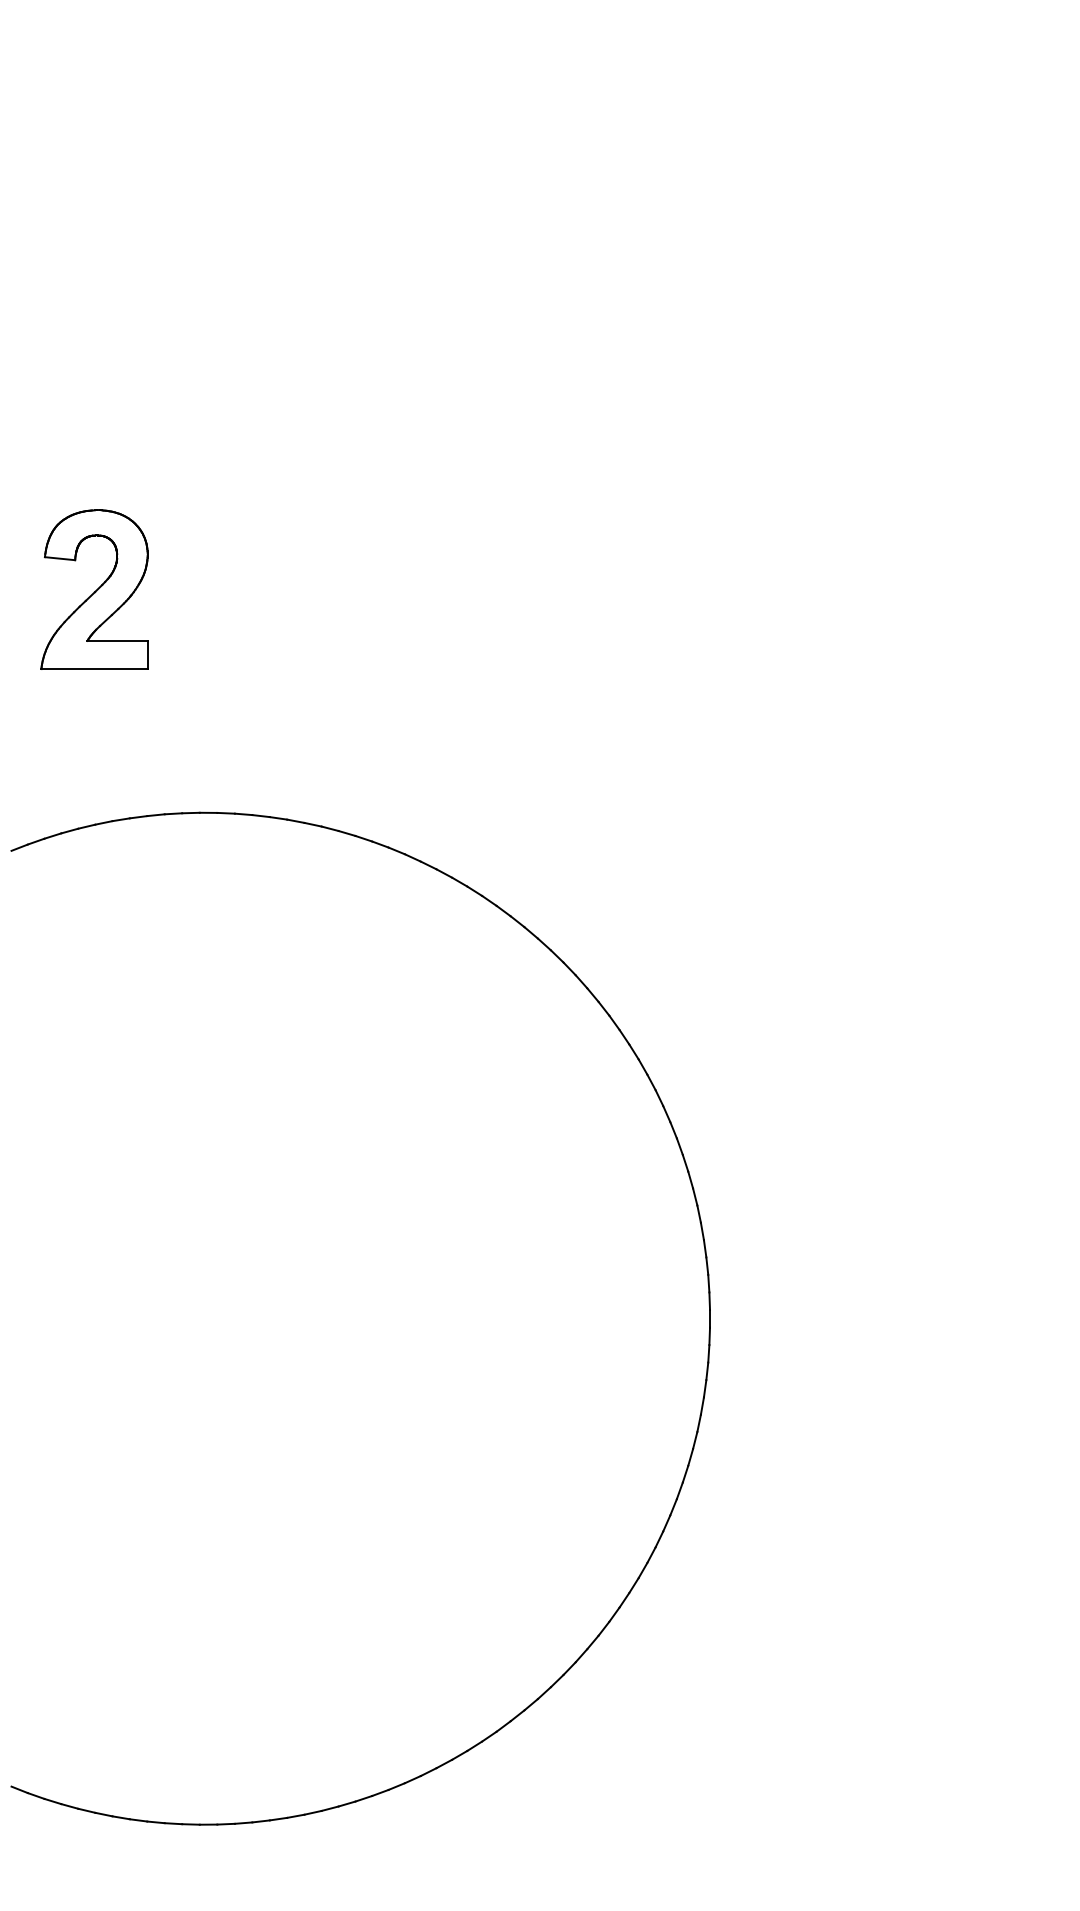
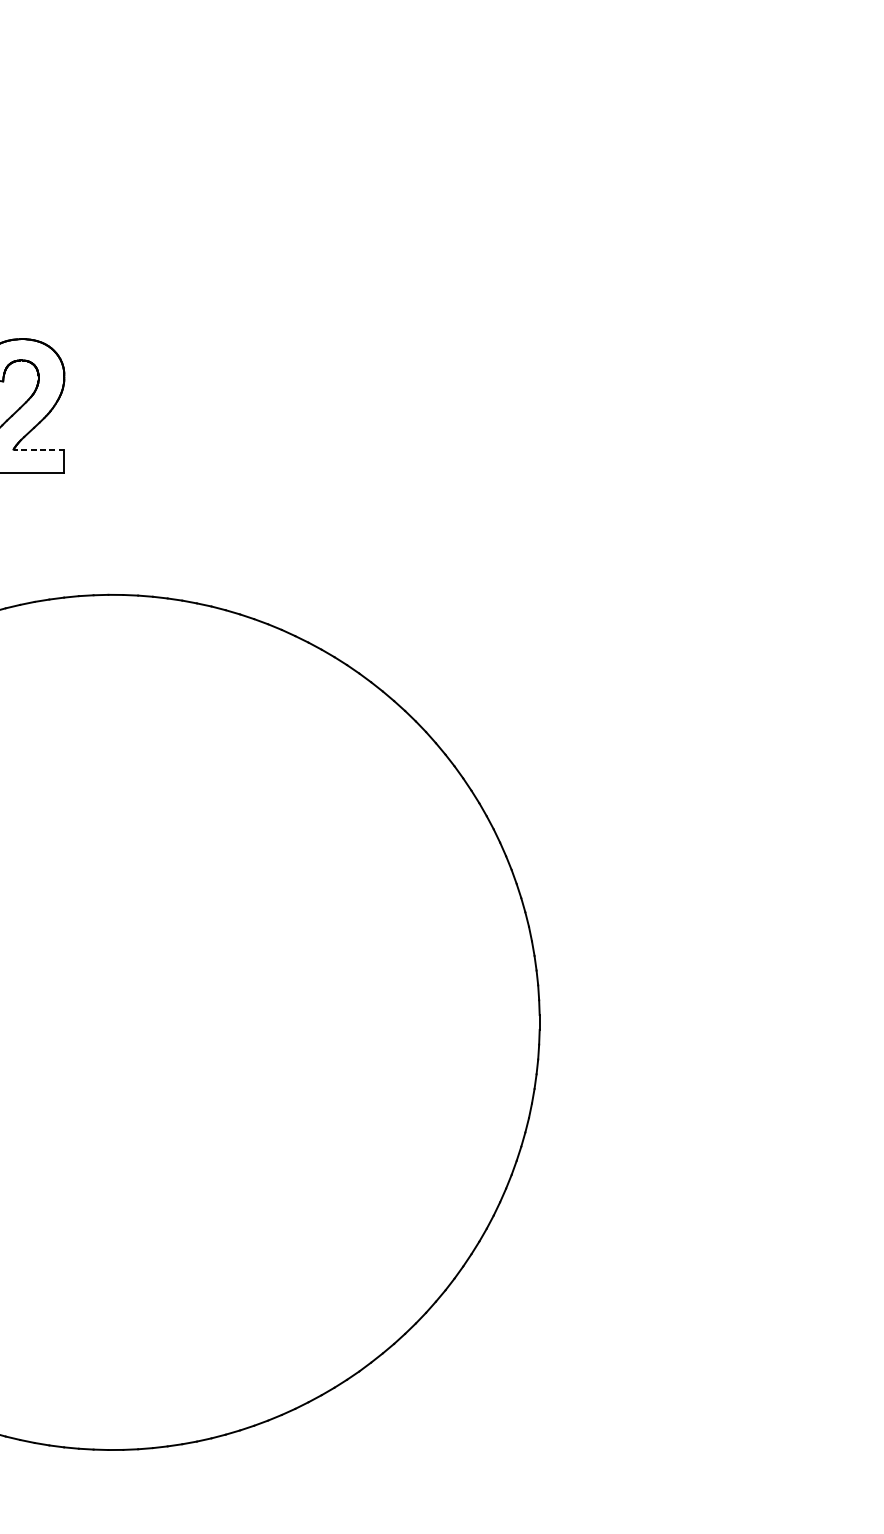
line: (117, 640) -> (38, 449), solid -> dashed

